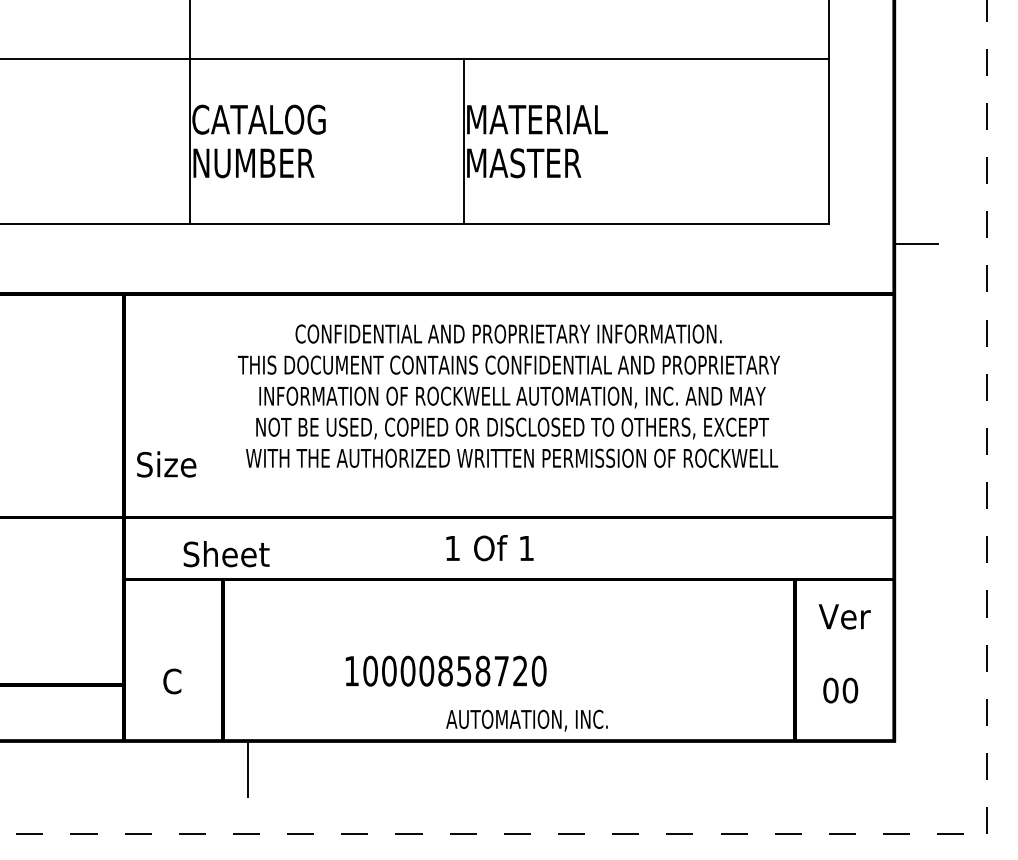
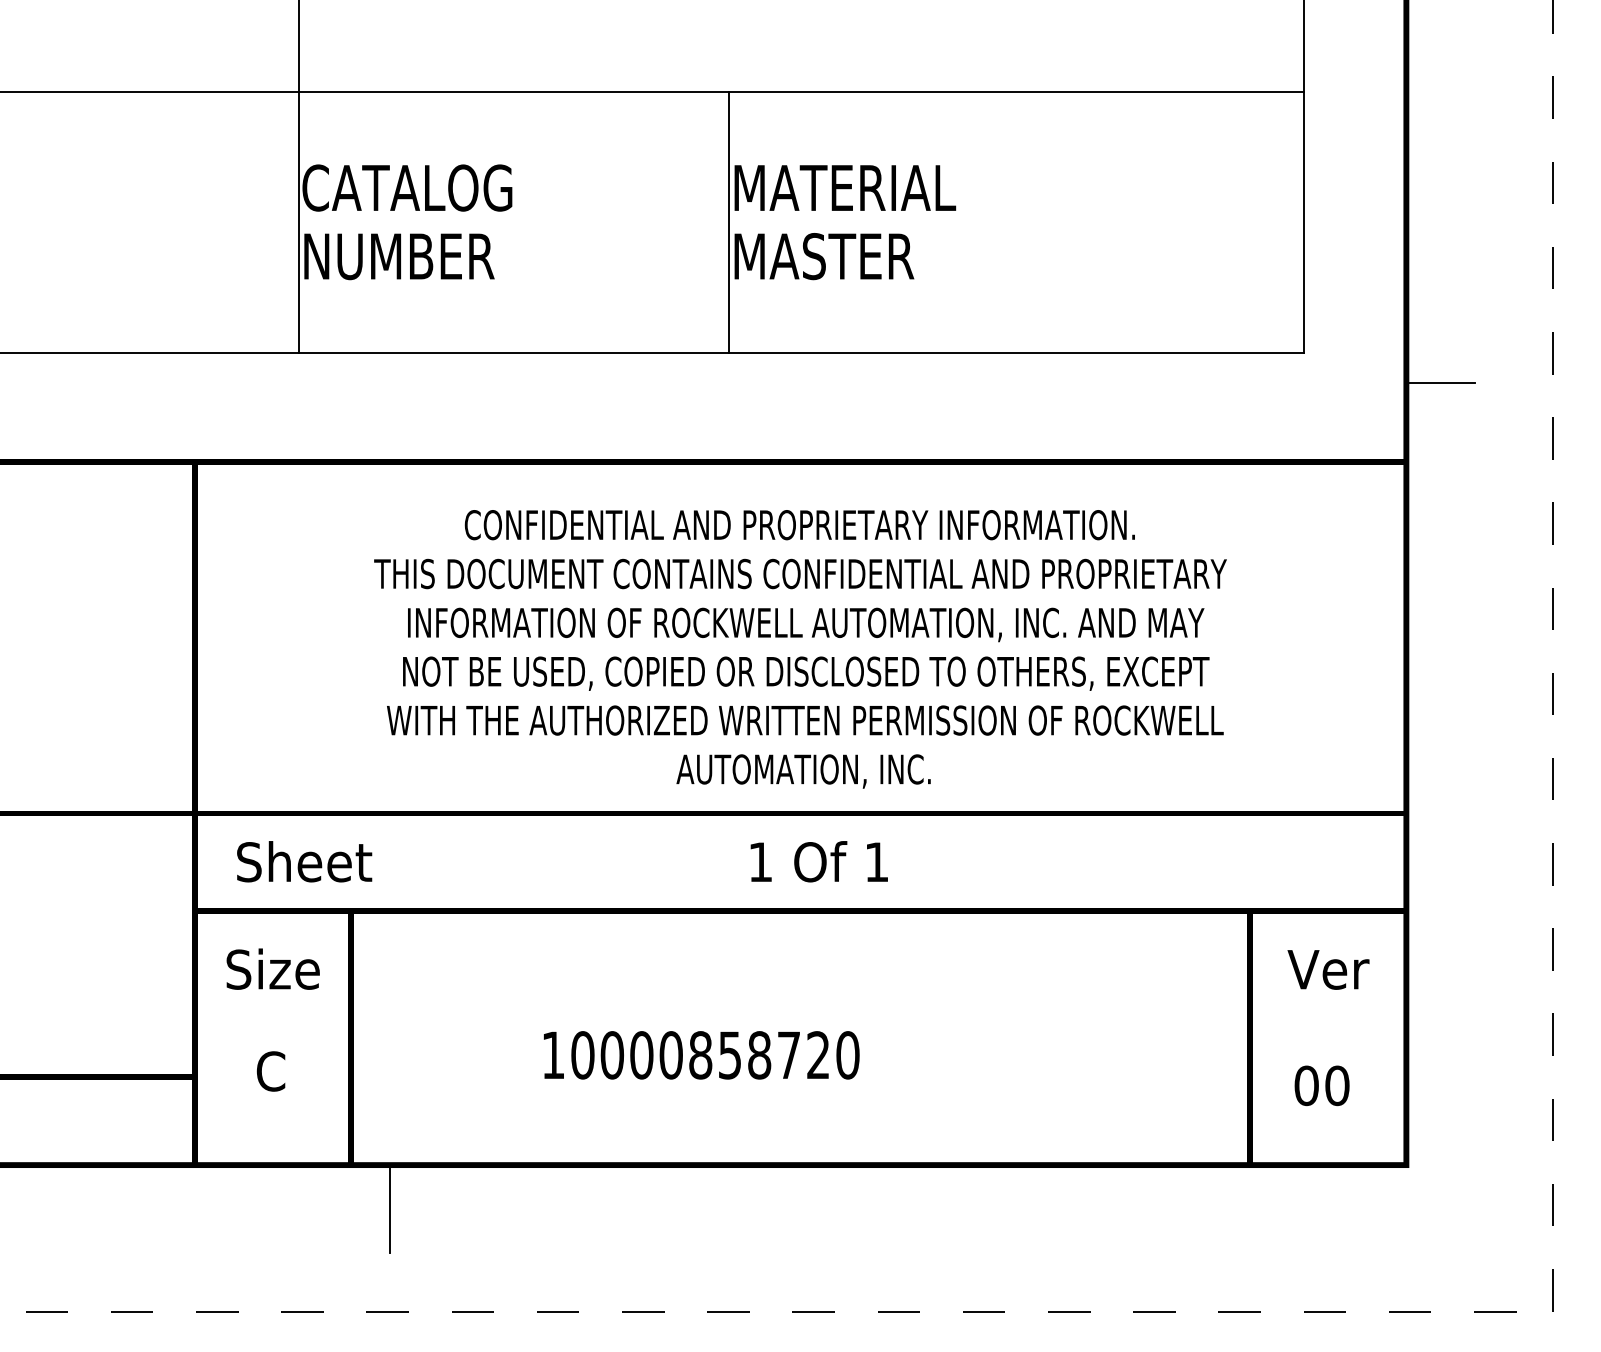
text: (166, 464) -> (272, 969), moved
text: (489, 548) -> (818, 862), moved
text: (226, 554) -> (304, 862), moved
text: (526, 720) -> (802, 771), moved

